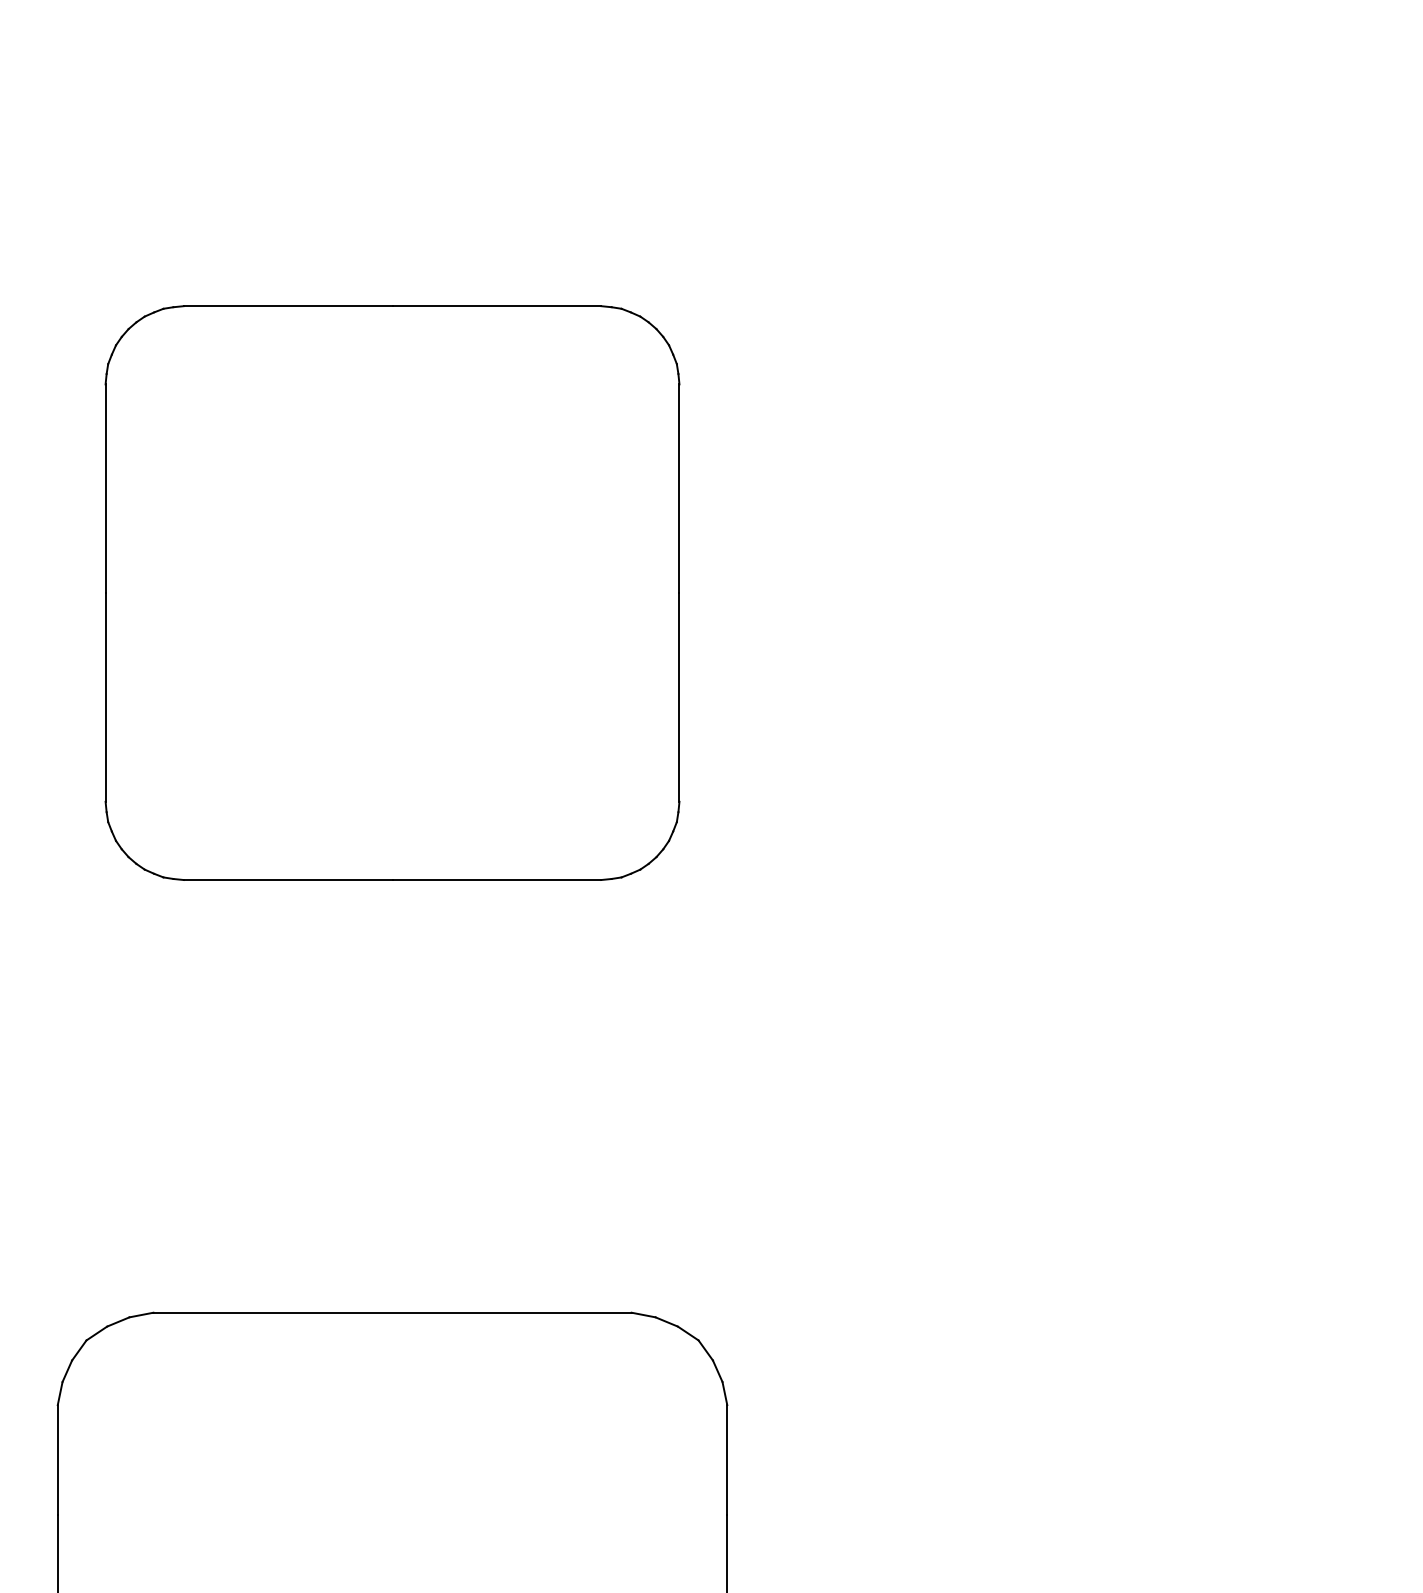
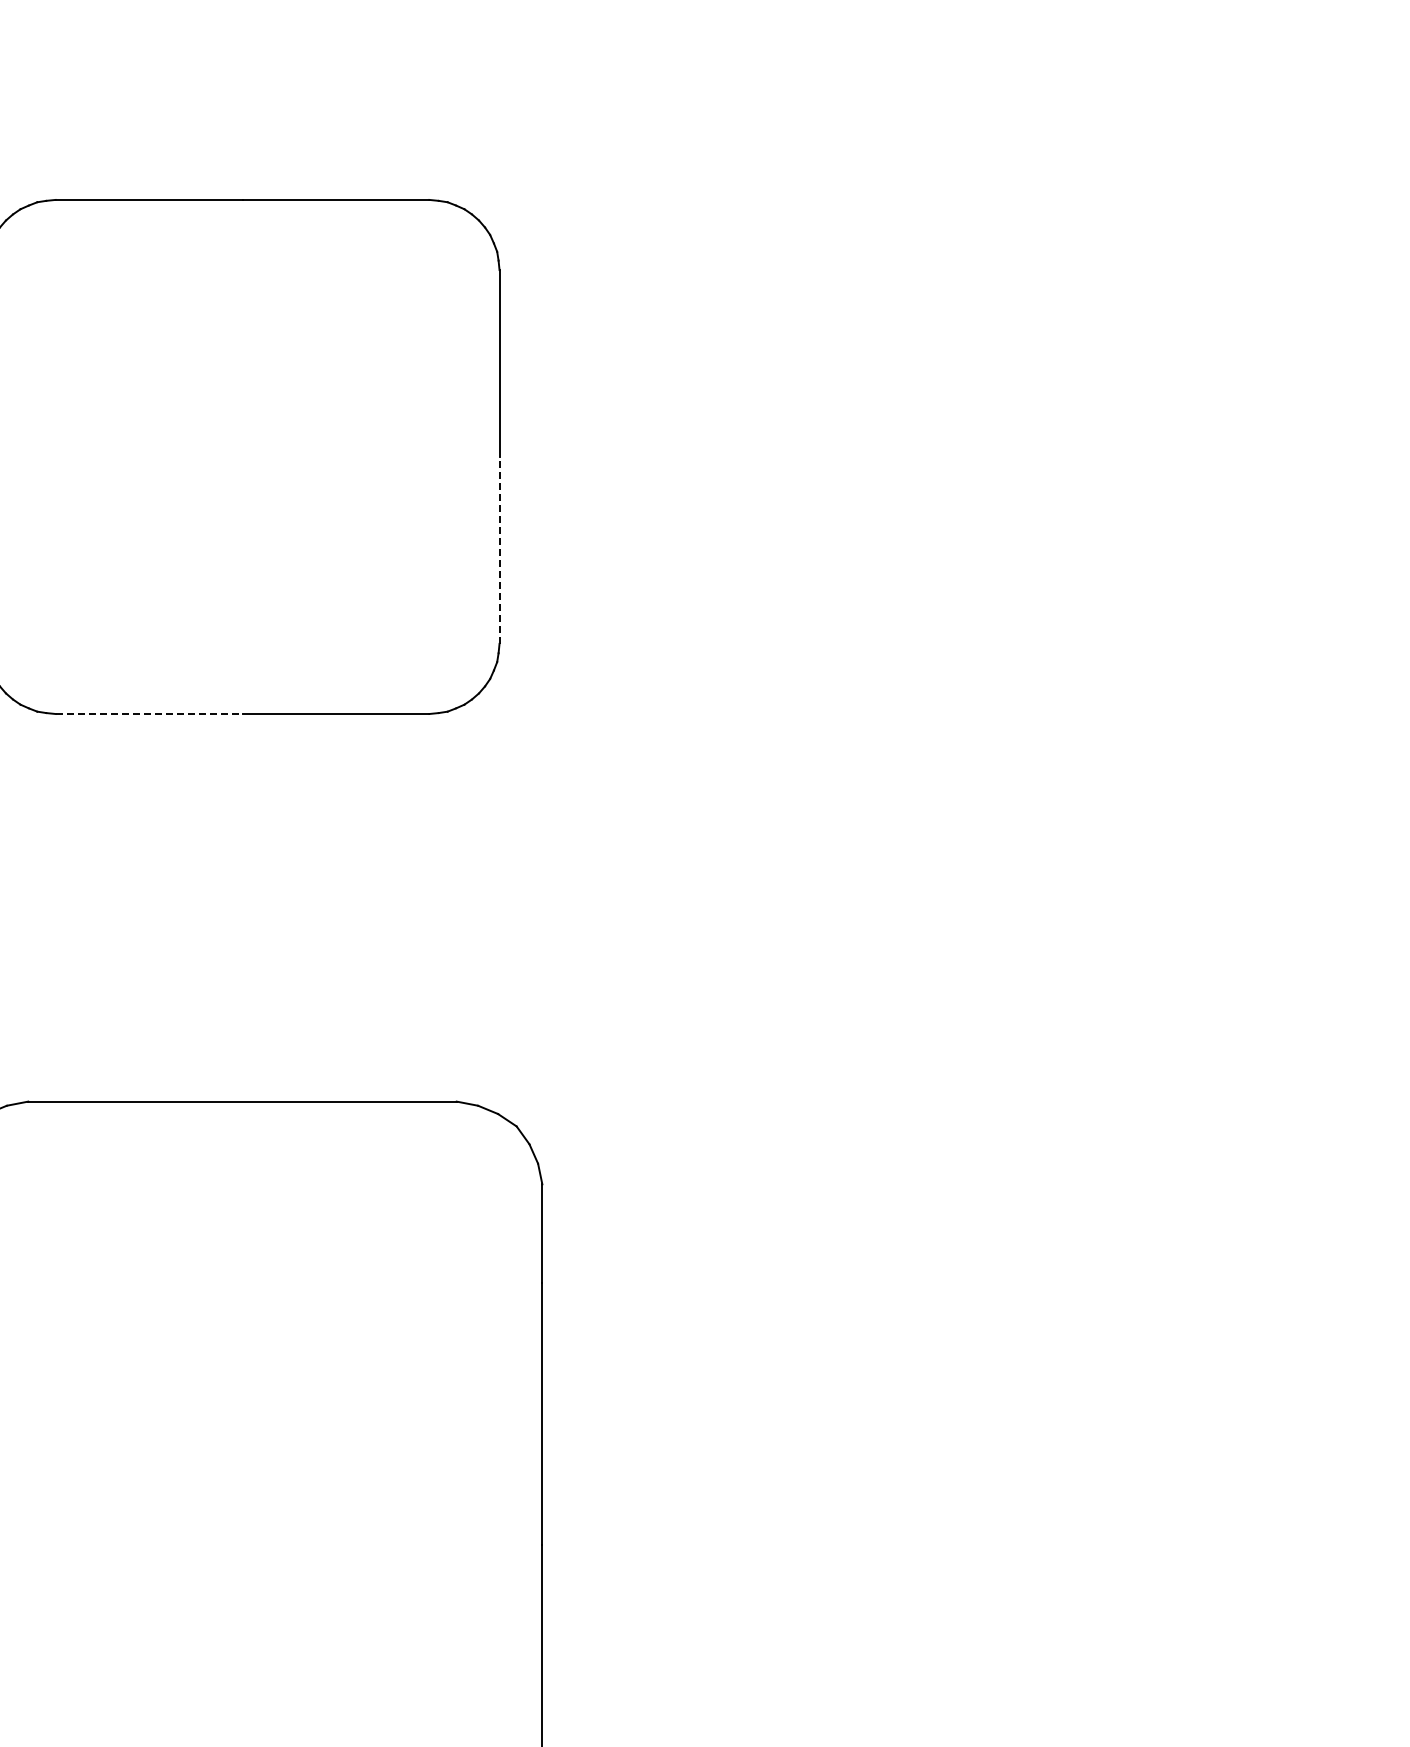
line: (679, 696) -> (499, 549), solid -> dashed
line: (288, 880) -> (149, 714), solid -> dashed

